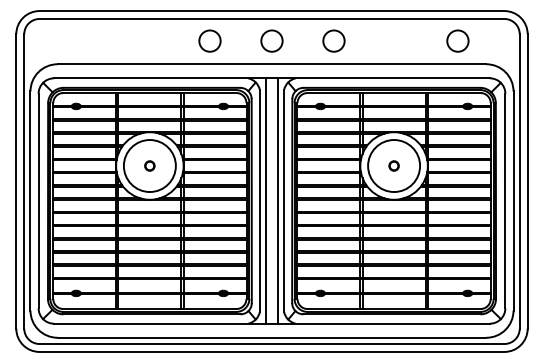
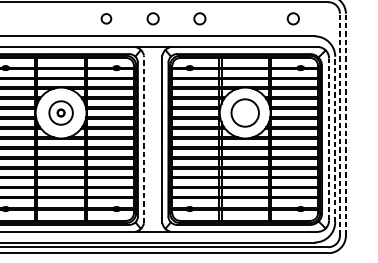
circle: (209, 40) -> (106, 18), size x0.6
circle: (271, 40) -> (152, 18), size x0.7
circle: (333, 40) -> (199, 18), size x0.7
circle: (457, 40) -> (293, 18), size x0.7
part: (393, 165) -> (244, 112), removed
circle: (149, 166) -> (60, 113), size x0.6
circle: (394, 166) -> (245, 113), size x0.7
line: (519, 180) -> (339, 123), solid -> dashed
line: (527, 180) -> (345, 123), solid -> dashed
line: (259, 200) -> (143, 139), solid -> dashed
line: (265, 200) -> (148, 139), removed
line: (278, 200) -> (158, 139), removed
line: (505, 200) -> (329, 139), solid -> dashed
line: (513, 201) -> (335, 139), solid -> dashed

